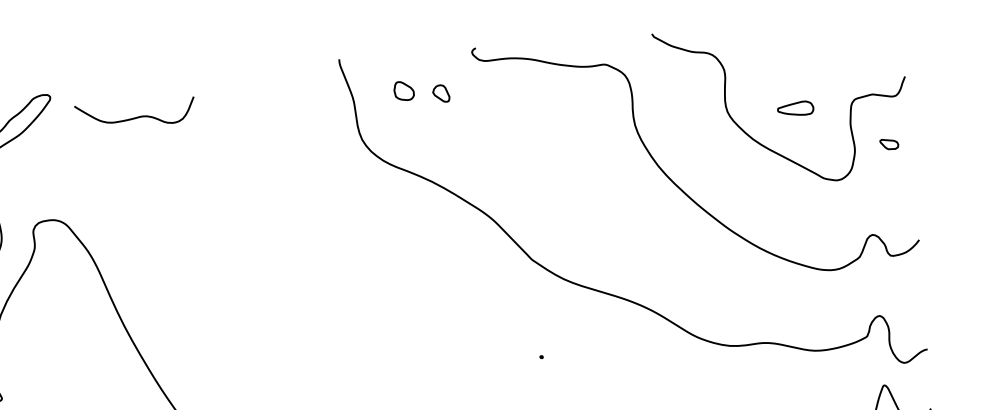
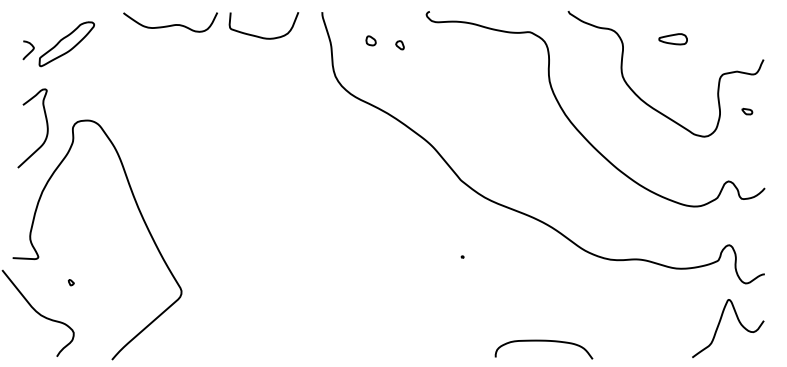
part: (403, 90) -> (370, 40), size x0.62
part: (440, 94) -> (399, 45), size x0.62
curve: (264, 96) -> (261, 36), added
part: (794, 109) -> (672, 39), moved
curve: (136, 116) -> (171, 24), moved
part: (889, 144) -> (747, 111), size x0.71

